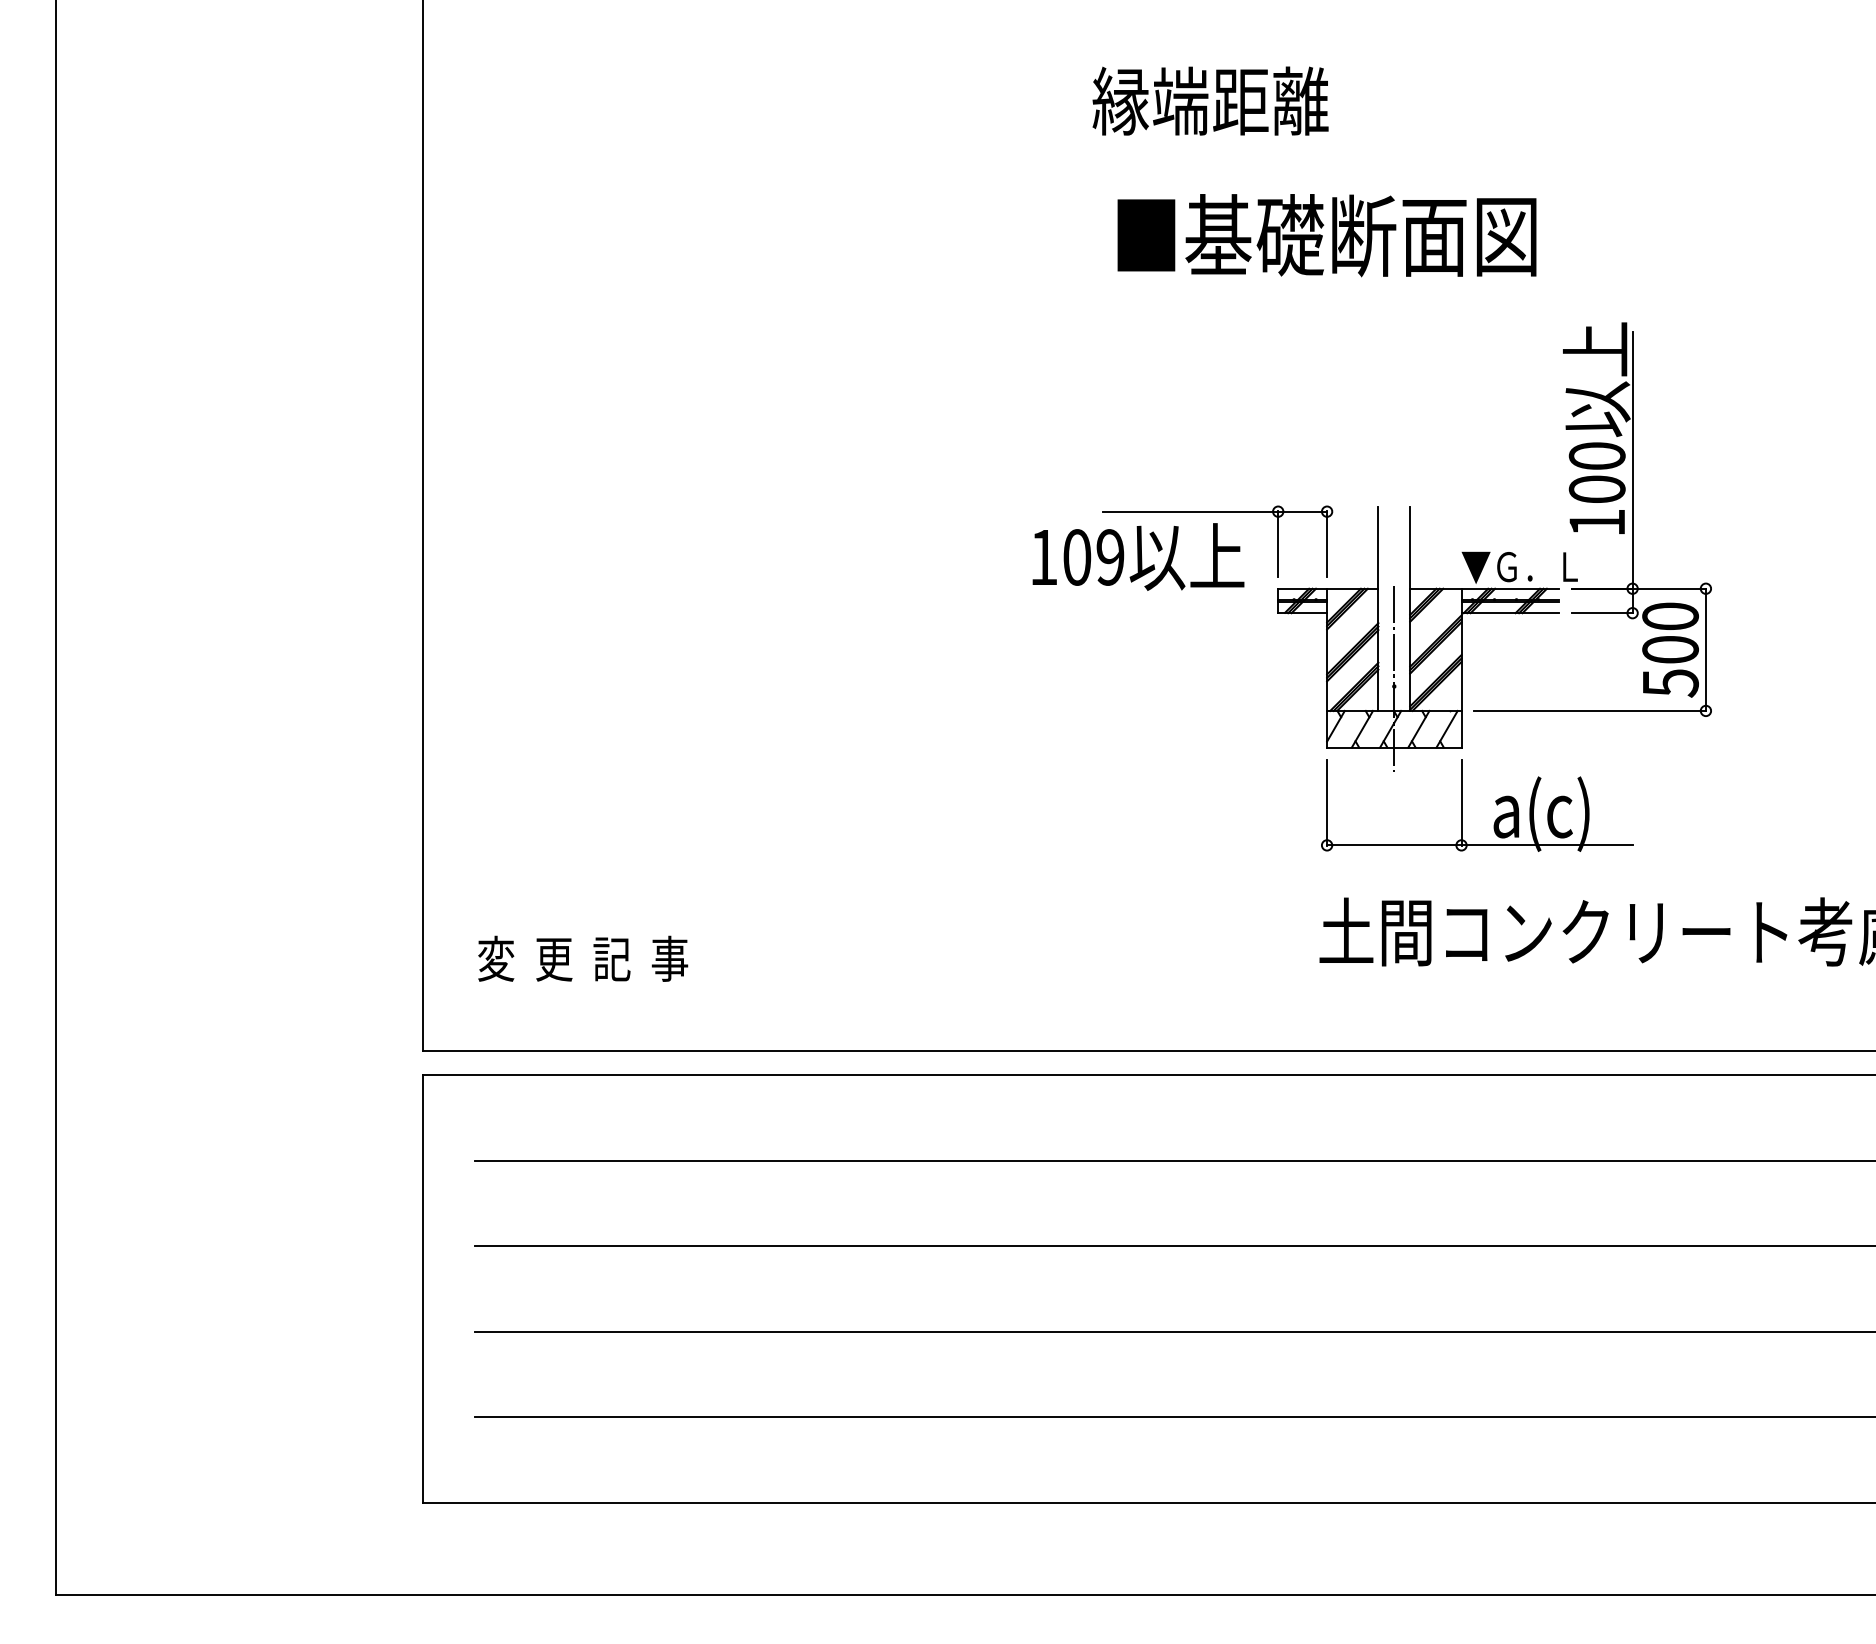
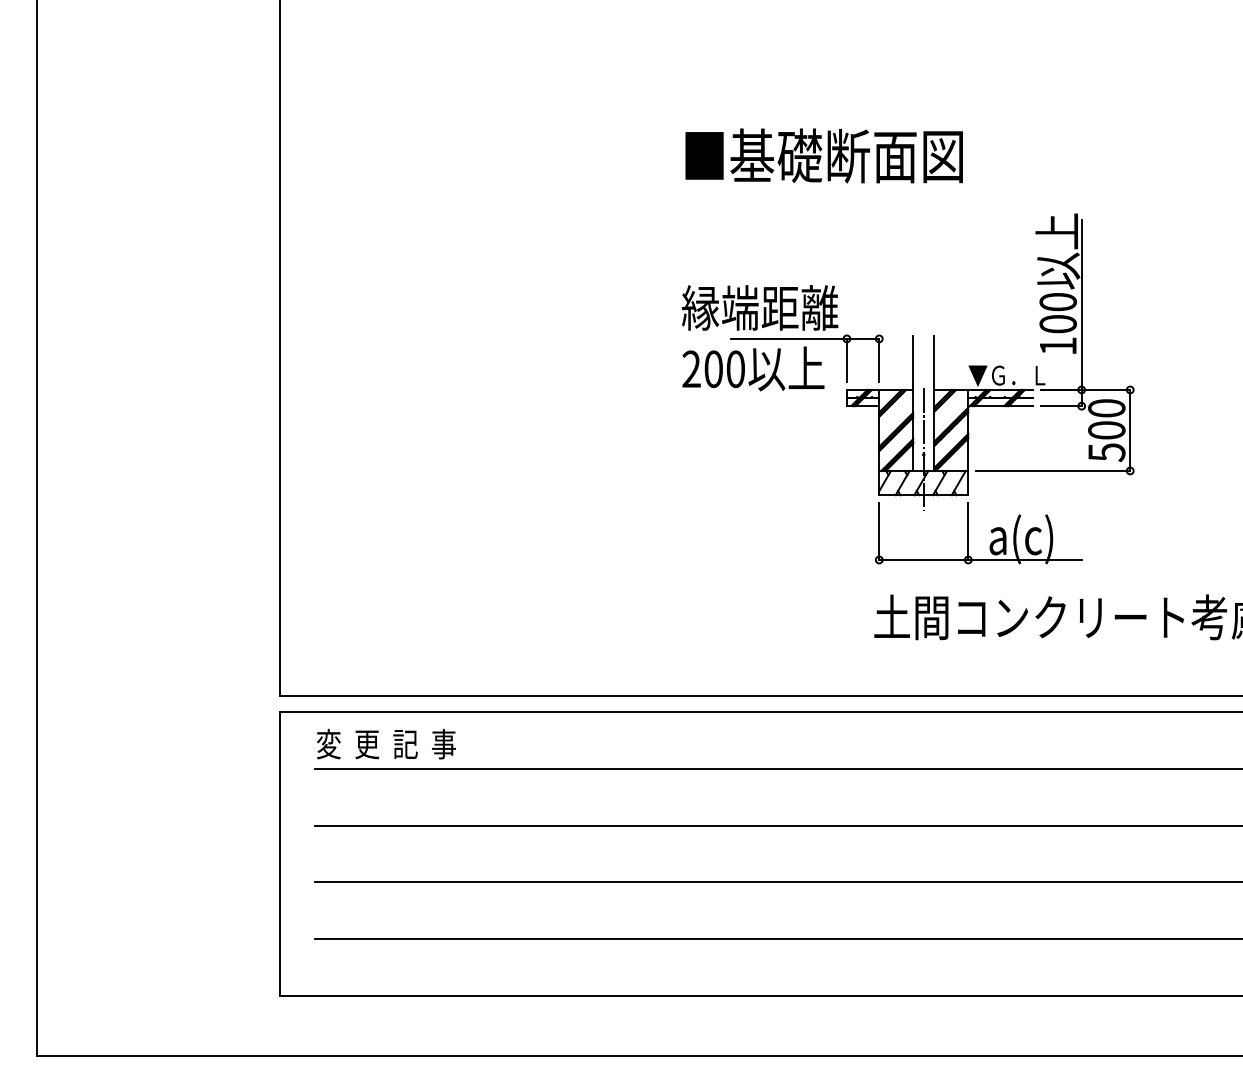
text: (1211, 100) -> (760, 307), moved
text: (1325, 234) -> (823, 155), moved
text: (1076, 557) -> (713, 369), 109 -> 200
text: (583, 959) -> (386, 744), moved

